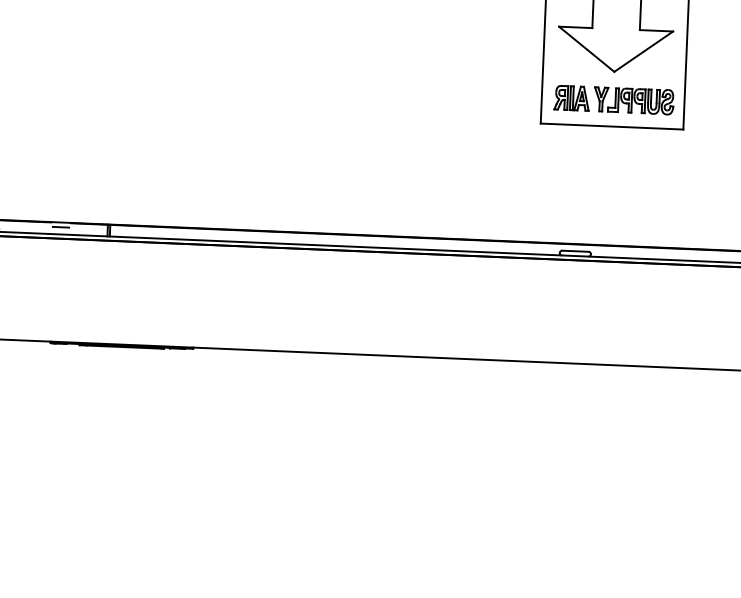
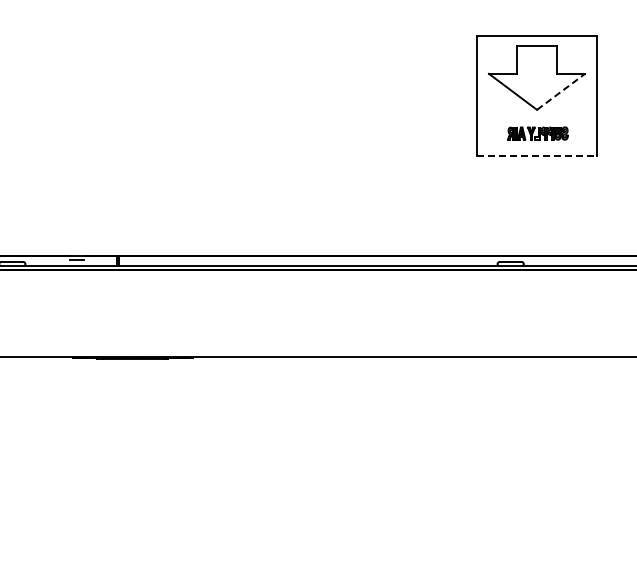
line: (644, 51) -> (561, 91), solid -> dashed
part: (613, 99) -> (537, 133), size x0.6
line: (612, 126) -> (537, 155), solid -> dashed

